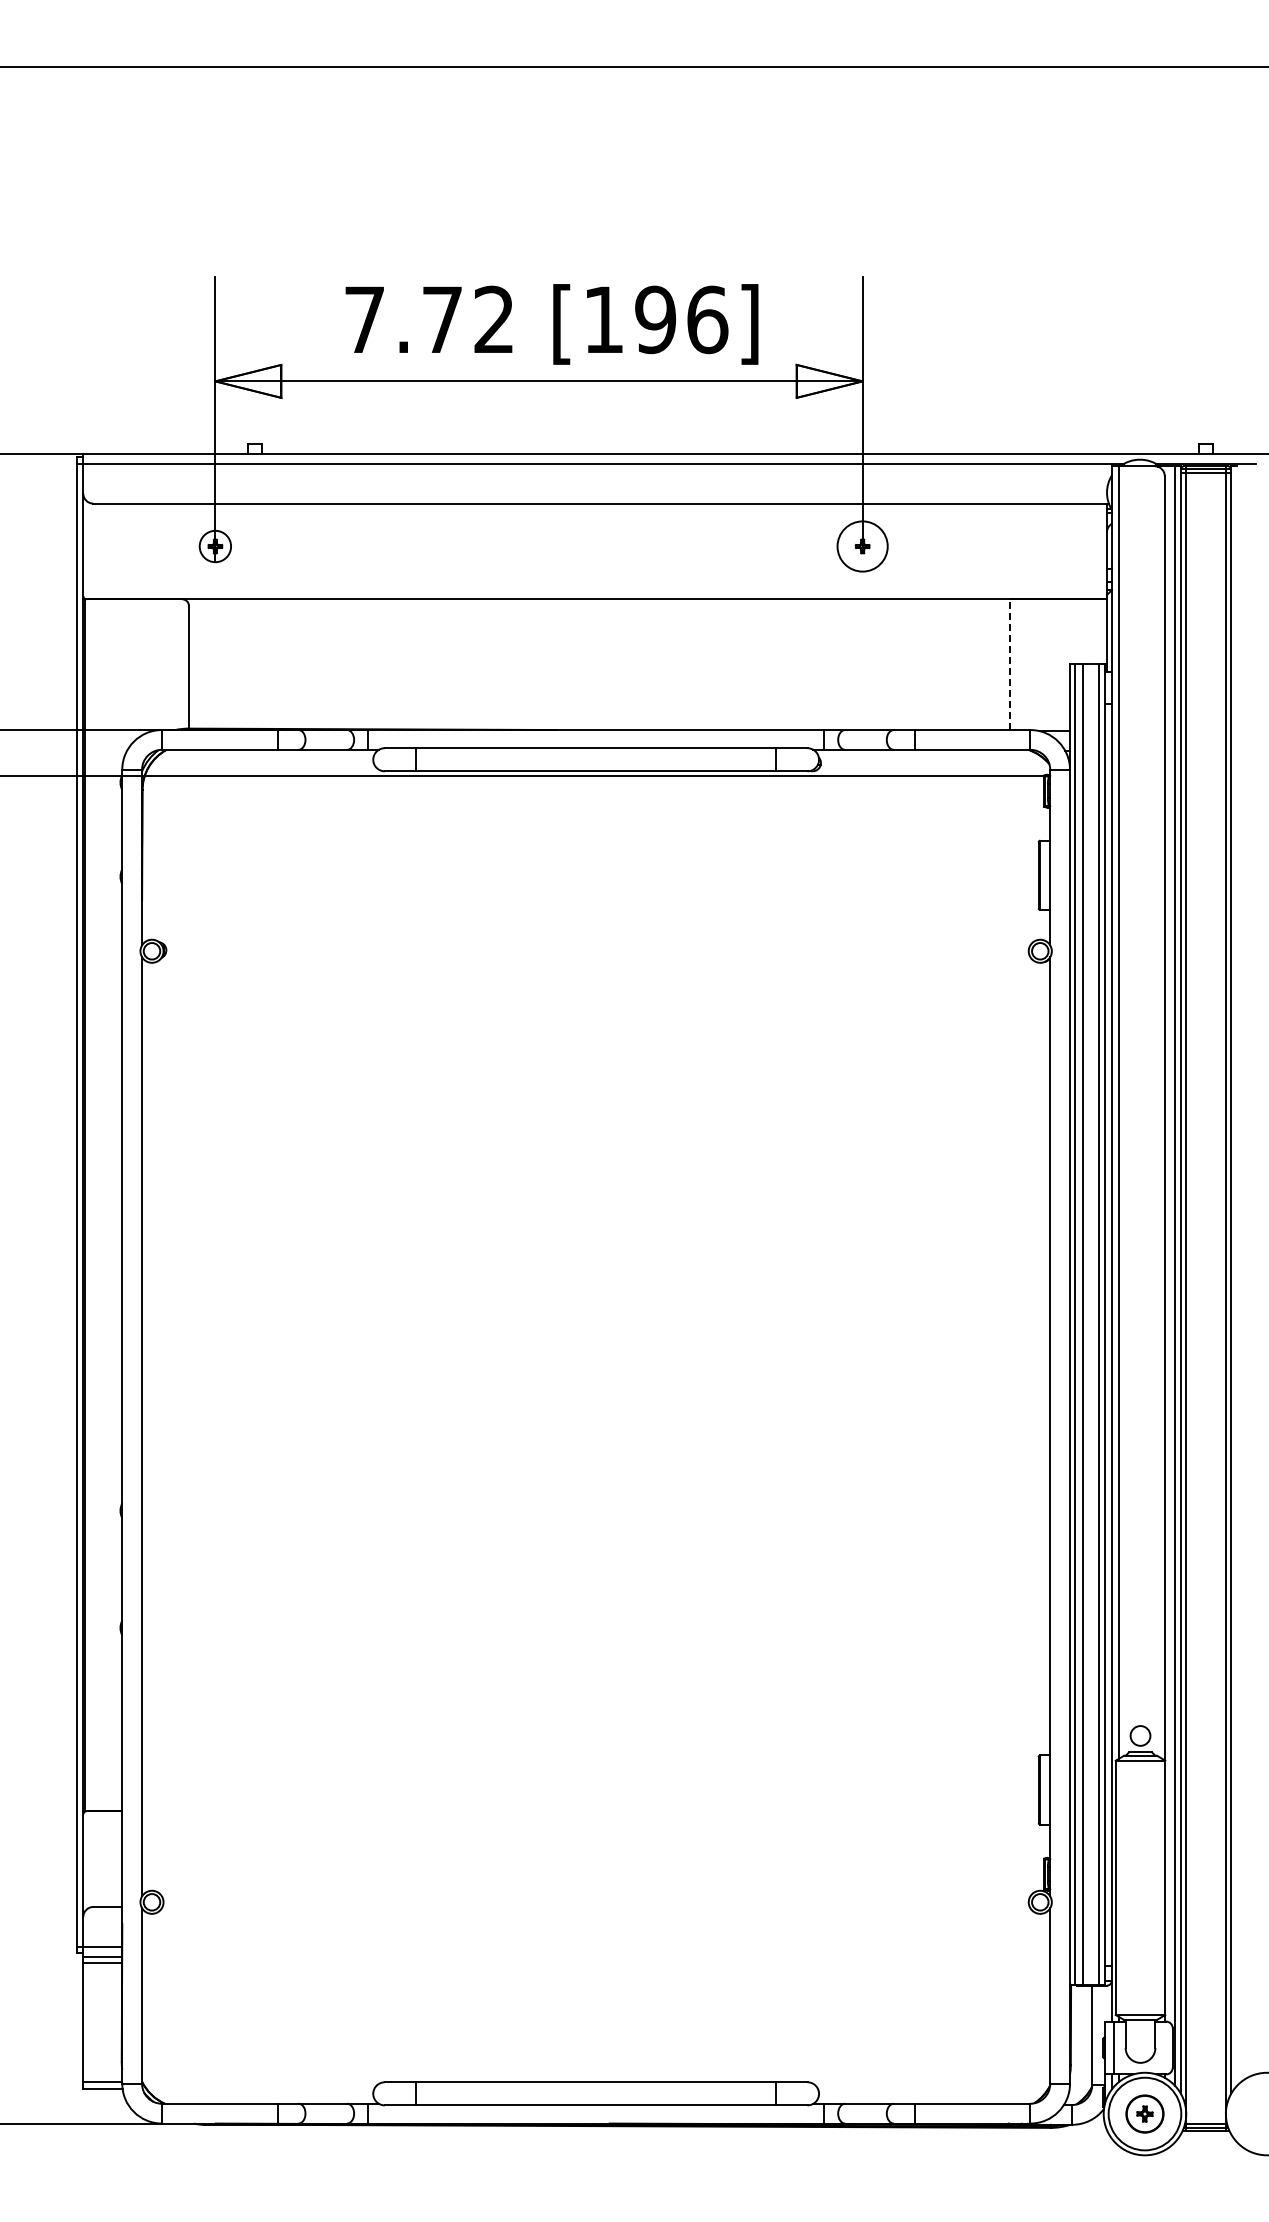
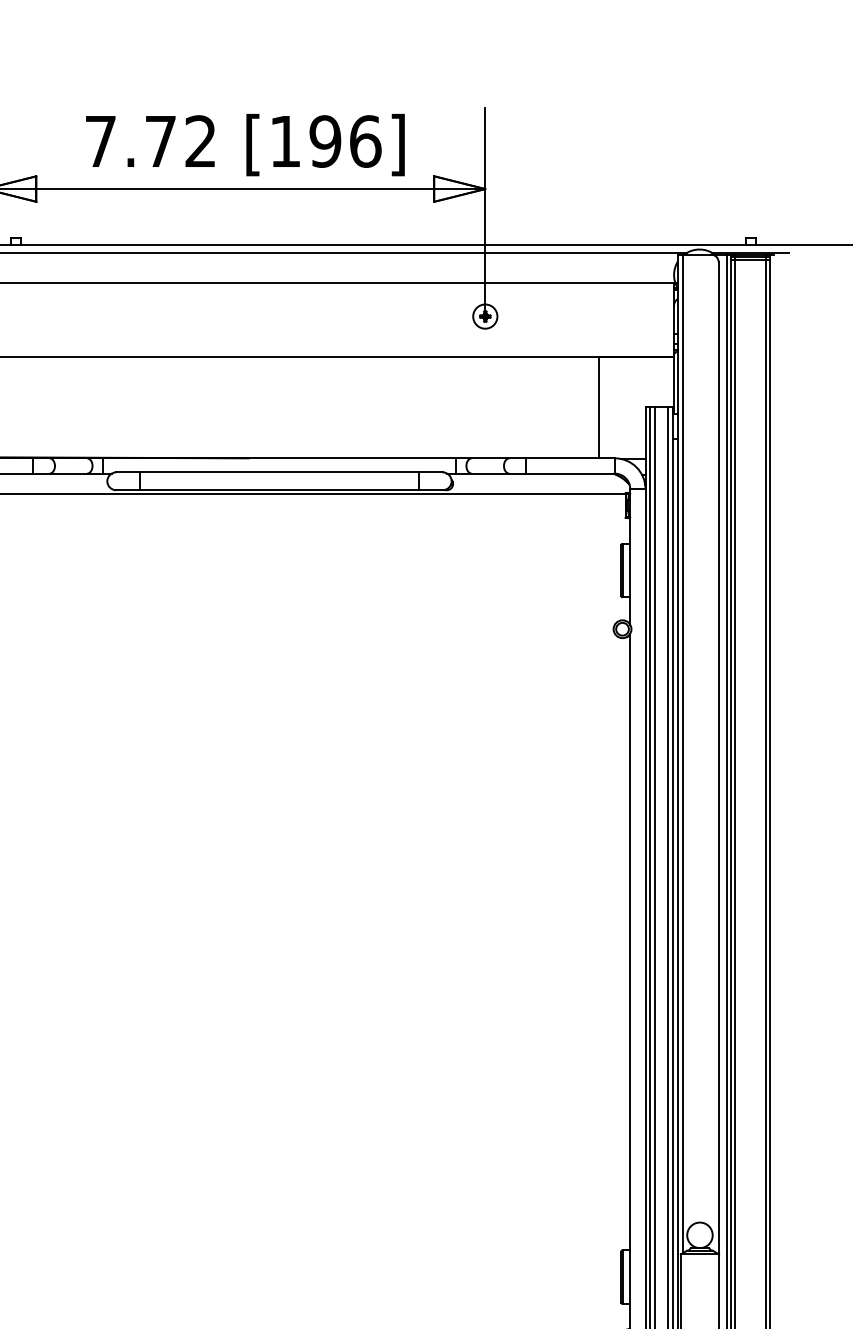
circle: (862, 546) -> (485, 316), size x0.62
line: (1009, 664) -> (598, 407), dashed -> solid
circle: (1140, 1735) -> (699, 1234), size x1.67

